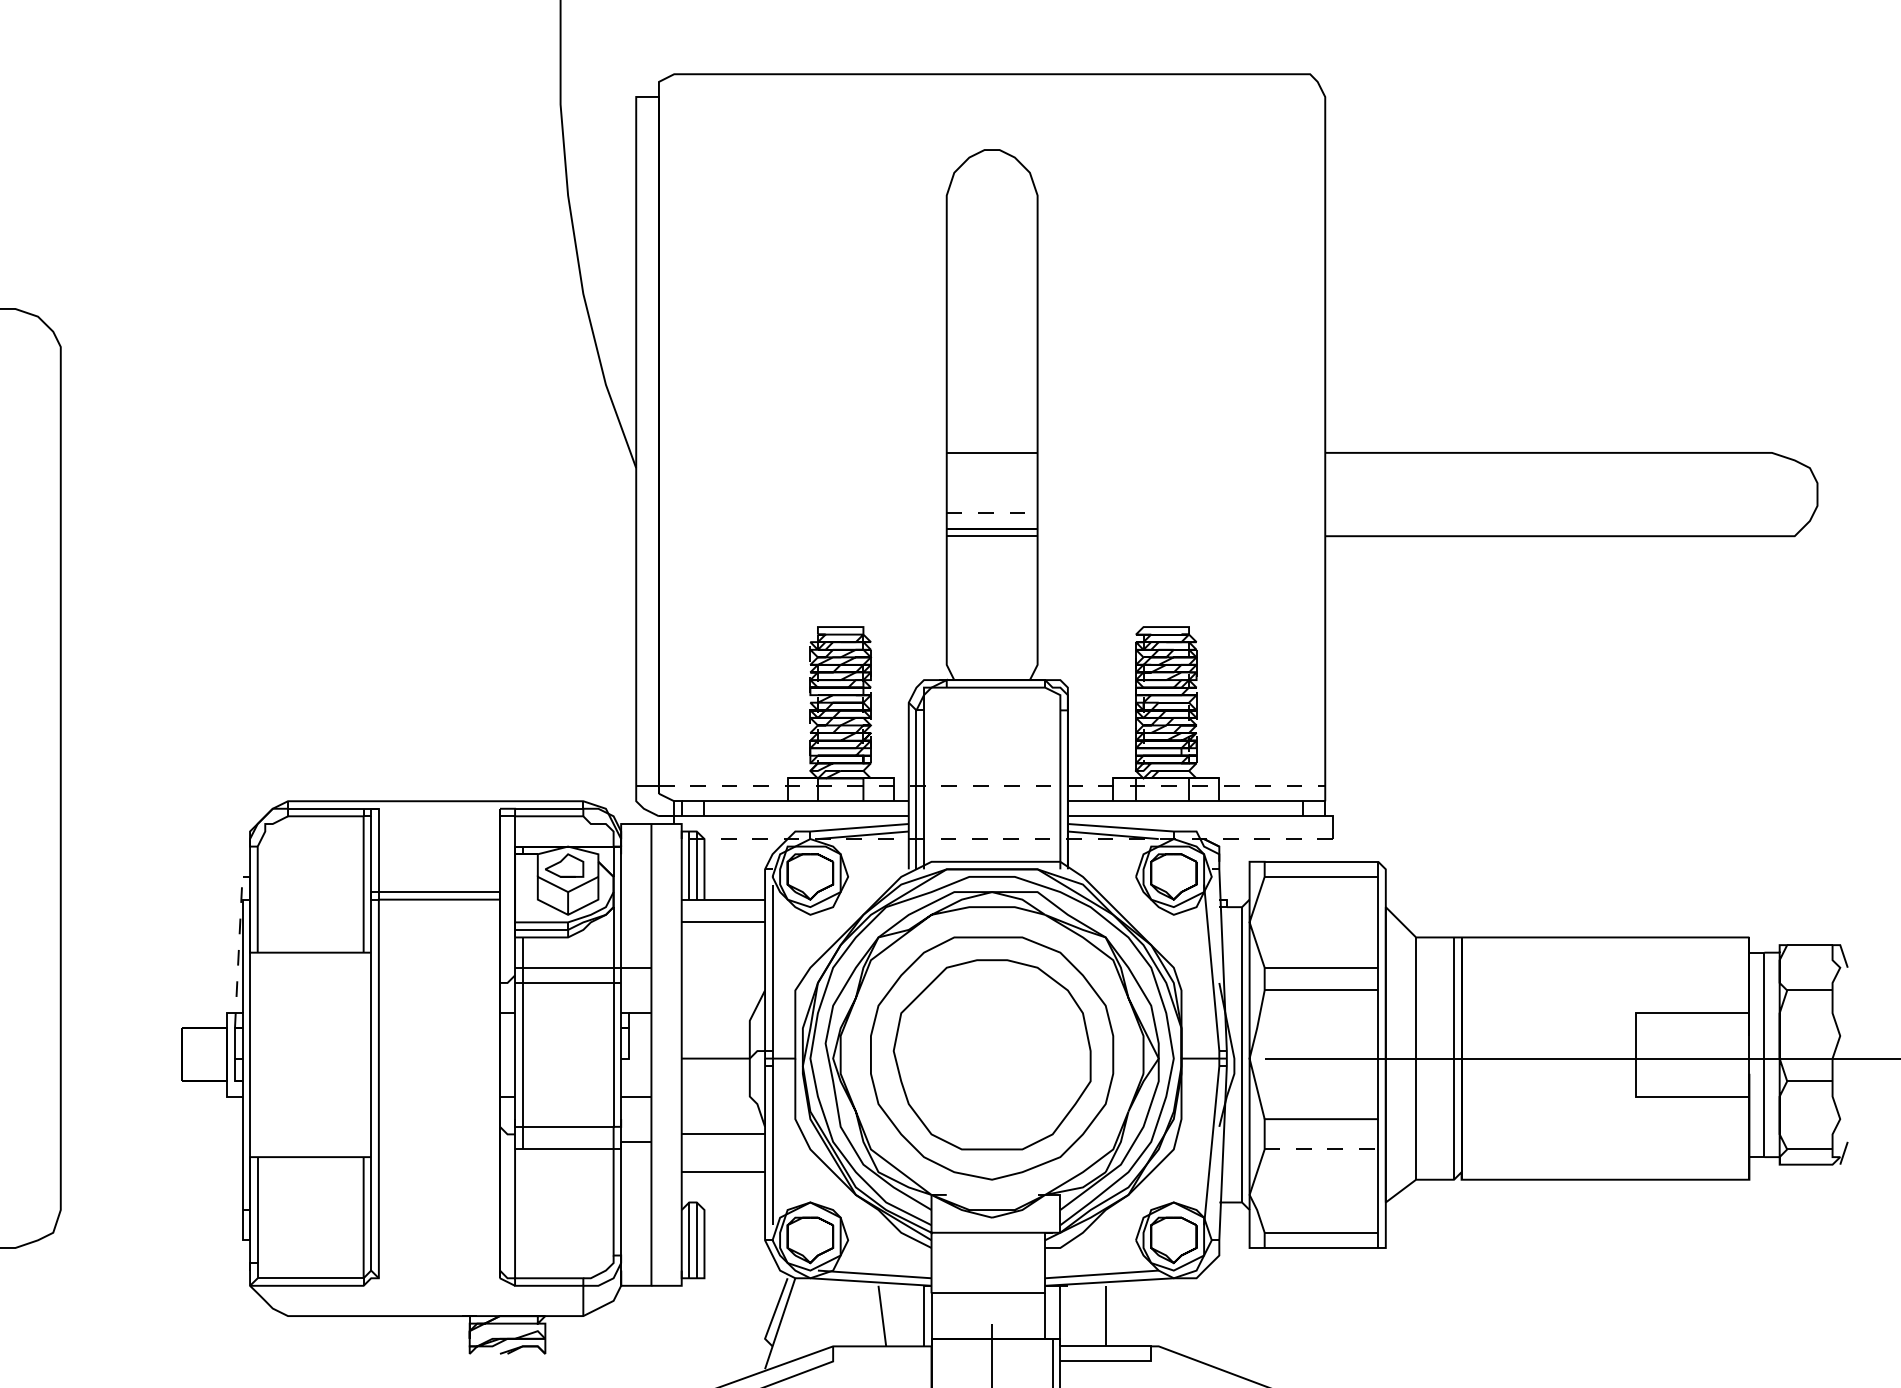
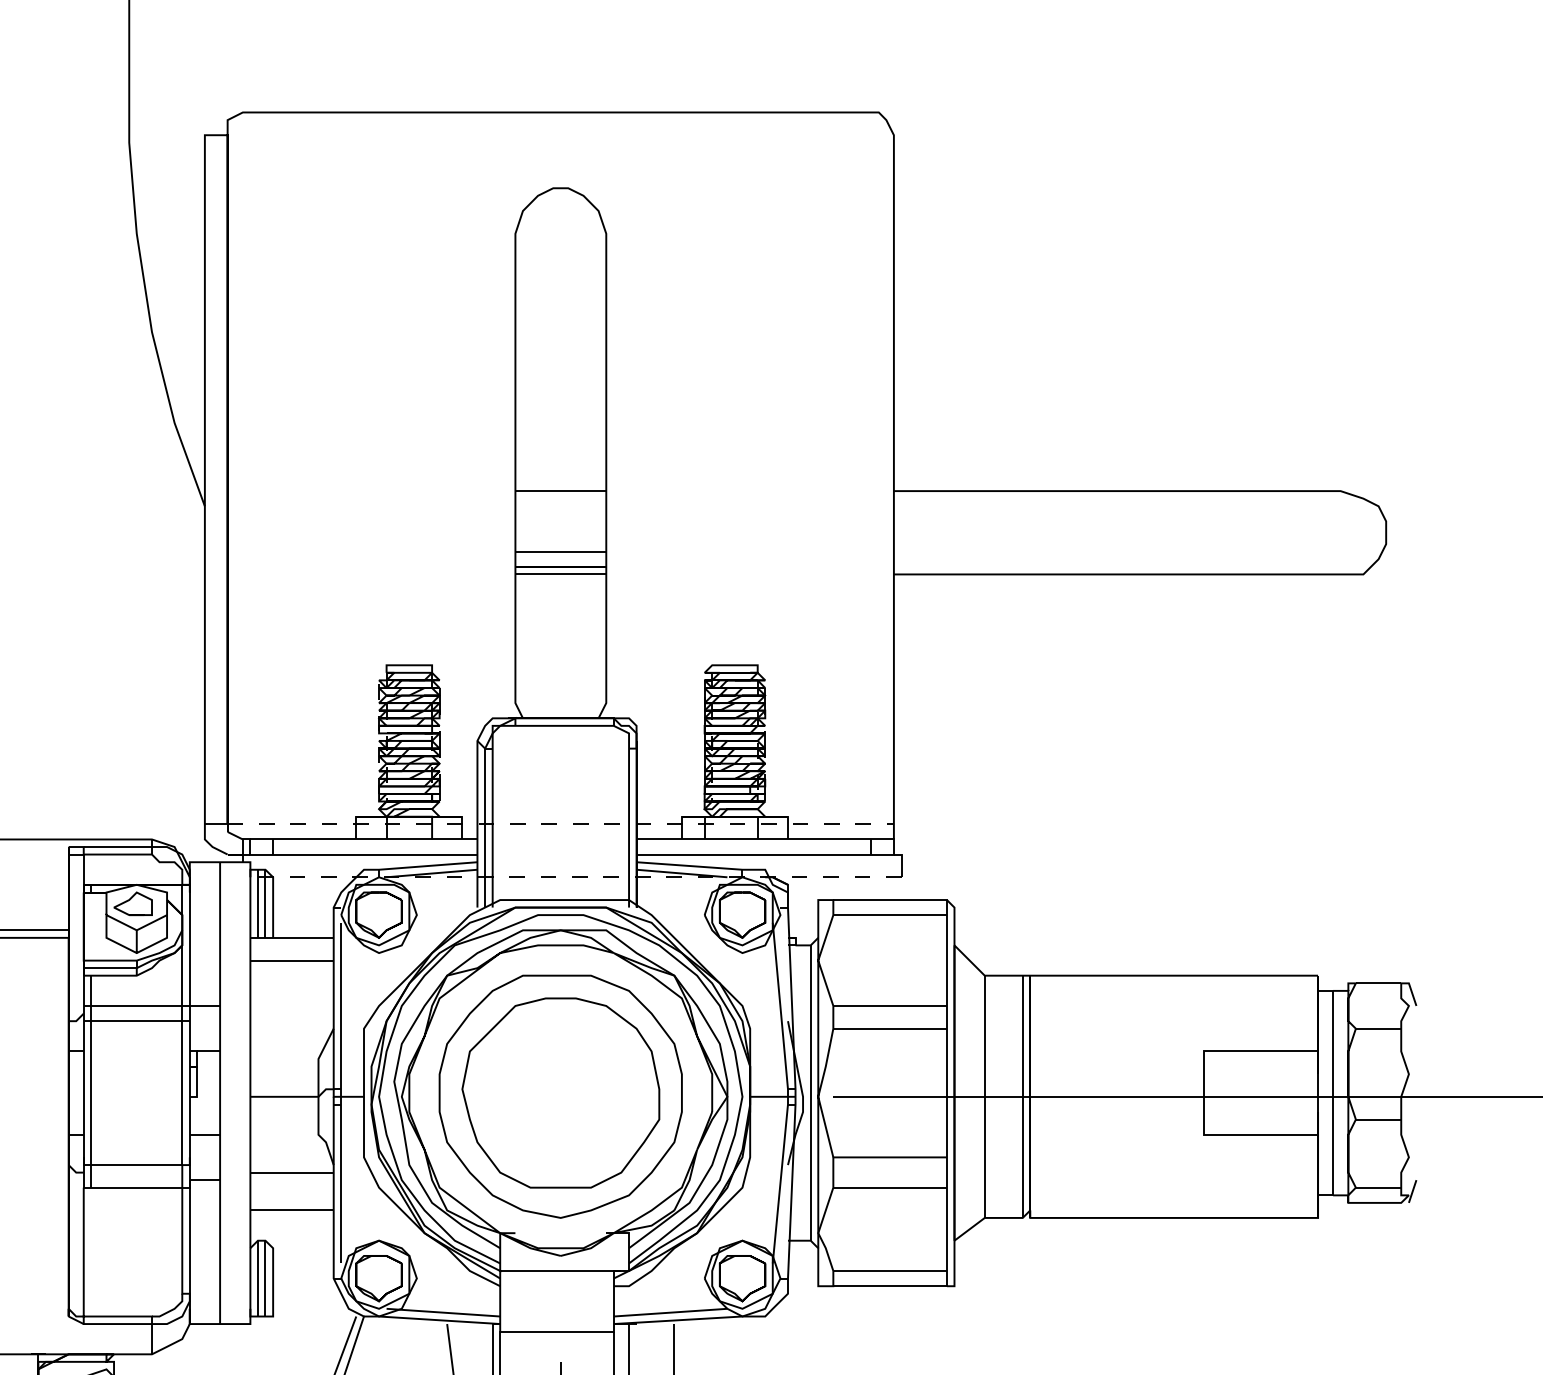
line: (992, 513) -> (561, 551), dashed -> solid
line: (1321, 1149) -> (890, 1187), dashed -> solid

